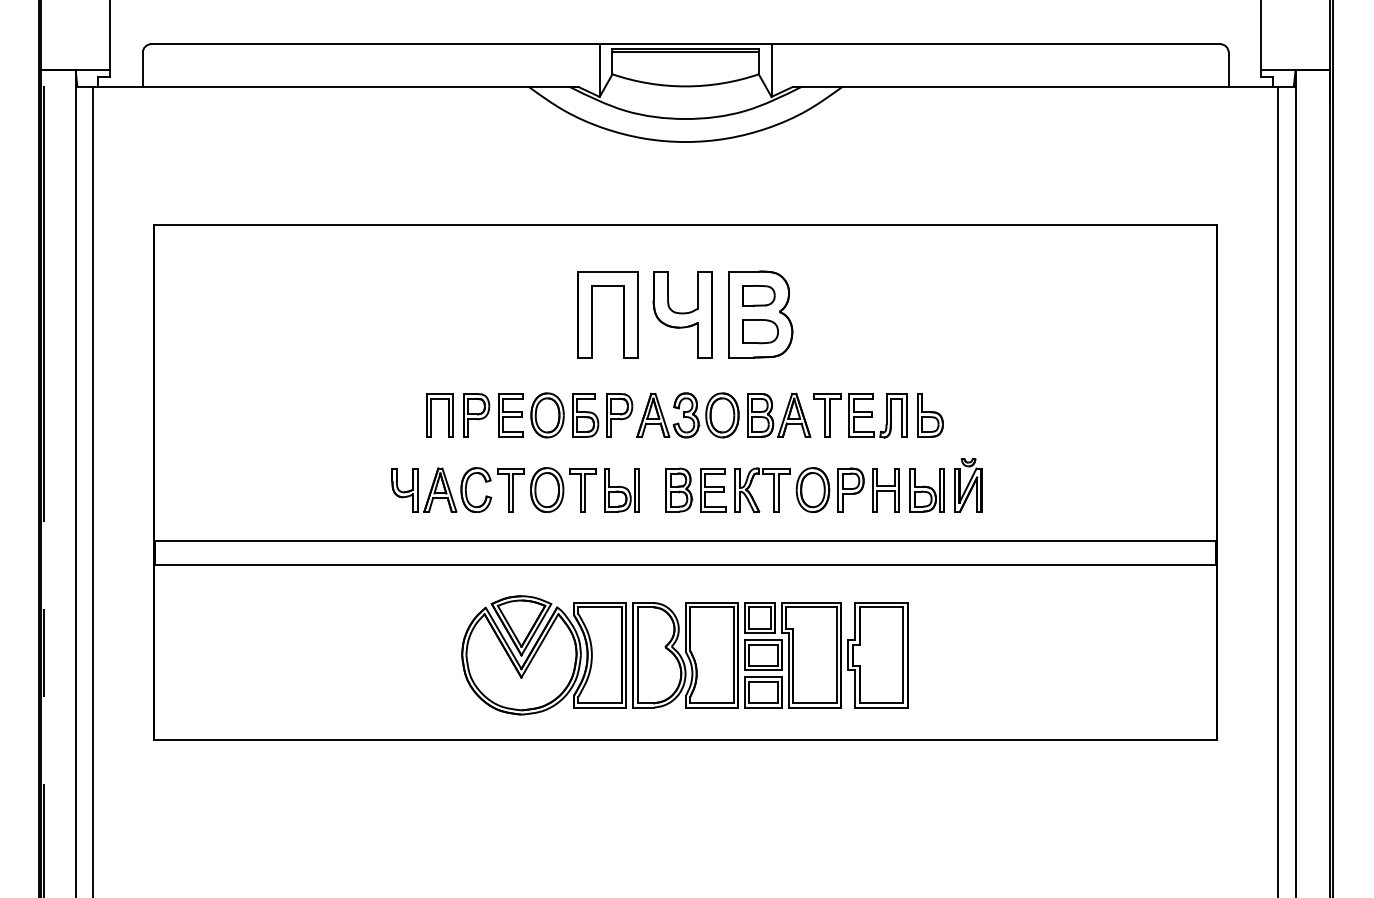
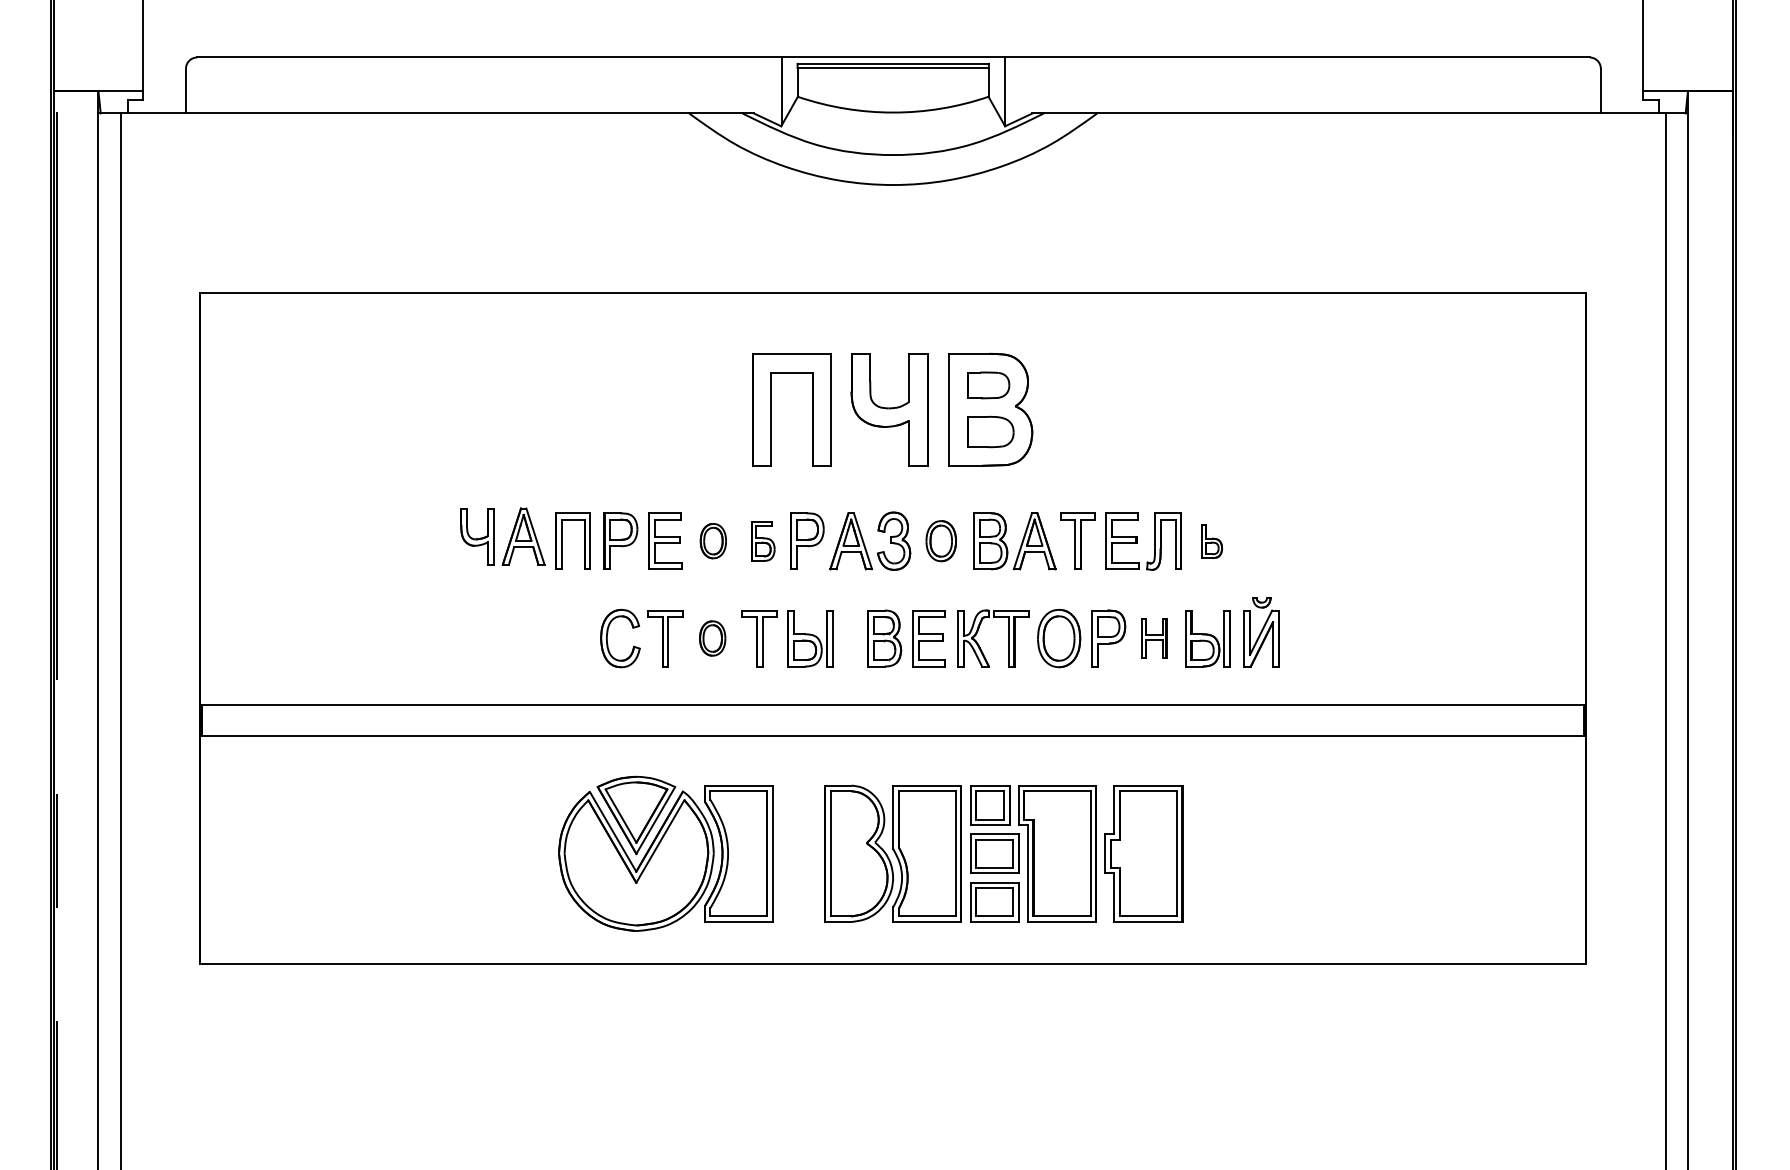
part: (547, 414) -> (713, 540), size x0.6
part: (722, 414) -> (941, 540), size x0.7
part: (586, 415) -> (763, 541), size x0.7
part: (930, 415) -> (1212, 541), size x0.6
part: (417, 490) -> (494, 536), moved
part: (546, 490) -> (712, 638), size x0.6
part: (886, 490) -> (1154, 638), size x0.7
part: (543, 655) -> (665, 853), moved

